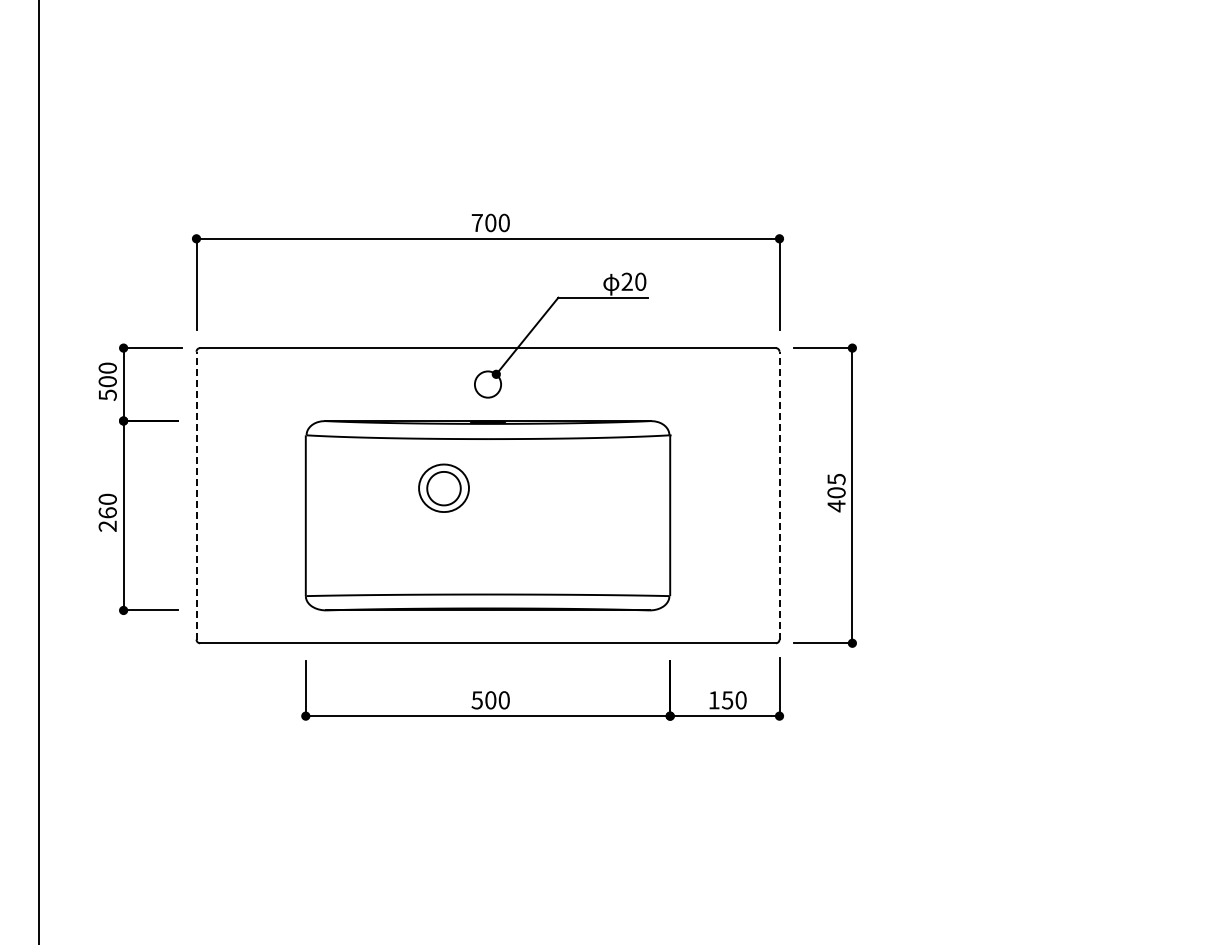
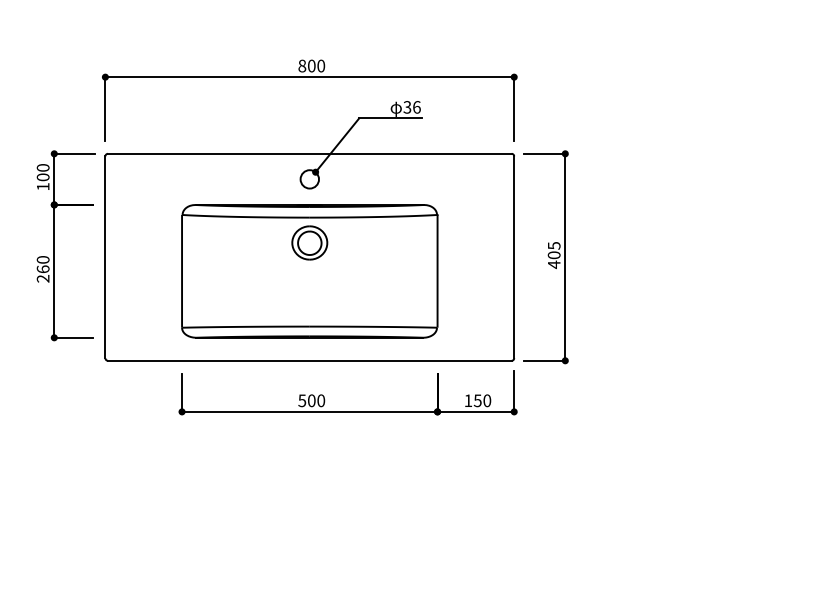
text: (476, 222) -> (301, 65), 700 -> 800
text: (633, 281) -> (411, 107), 20 -> 36
text: (107, 394) -> (42, 186), 500 -> 100
part: (443, 487) -> (309, 242), moved
line: (196, 495) -> (105, 257), dashed -> solid
line: (779, 495) -> (514, 257), dashed -> solid

